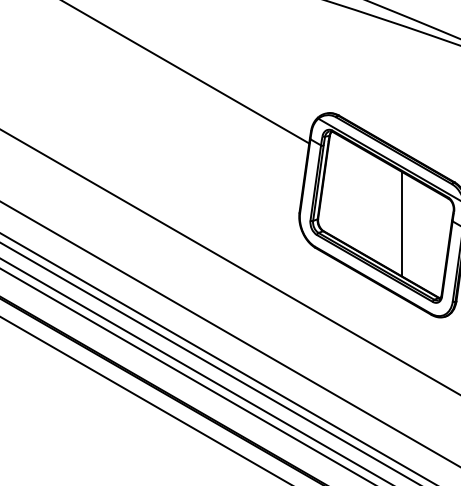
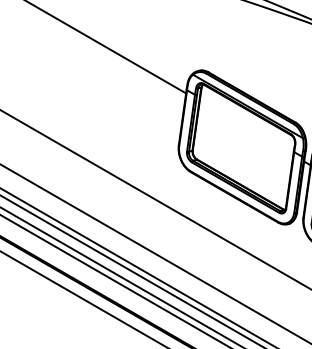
line: (401, 223) -> (255, 153), removed

